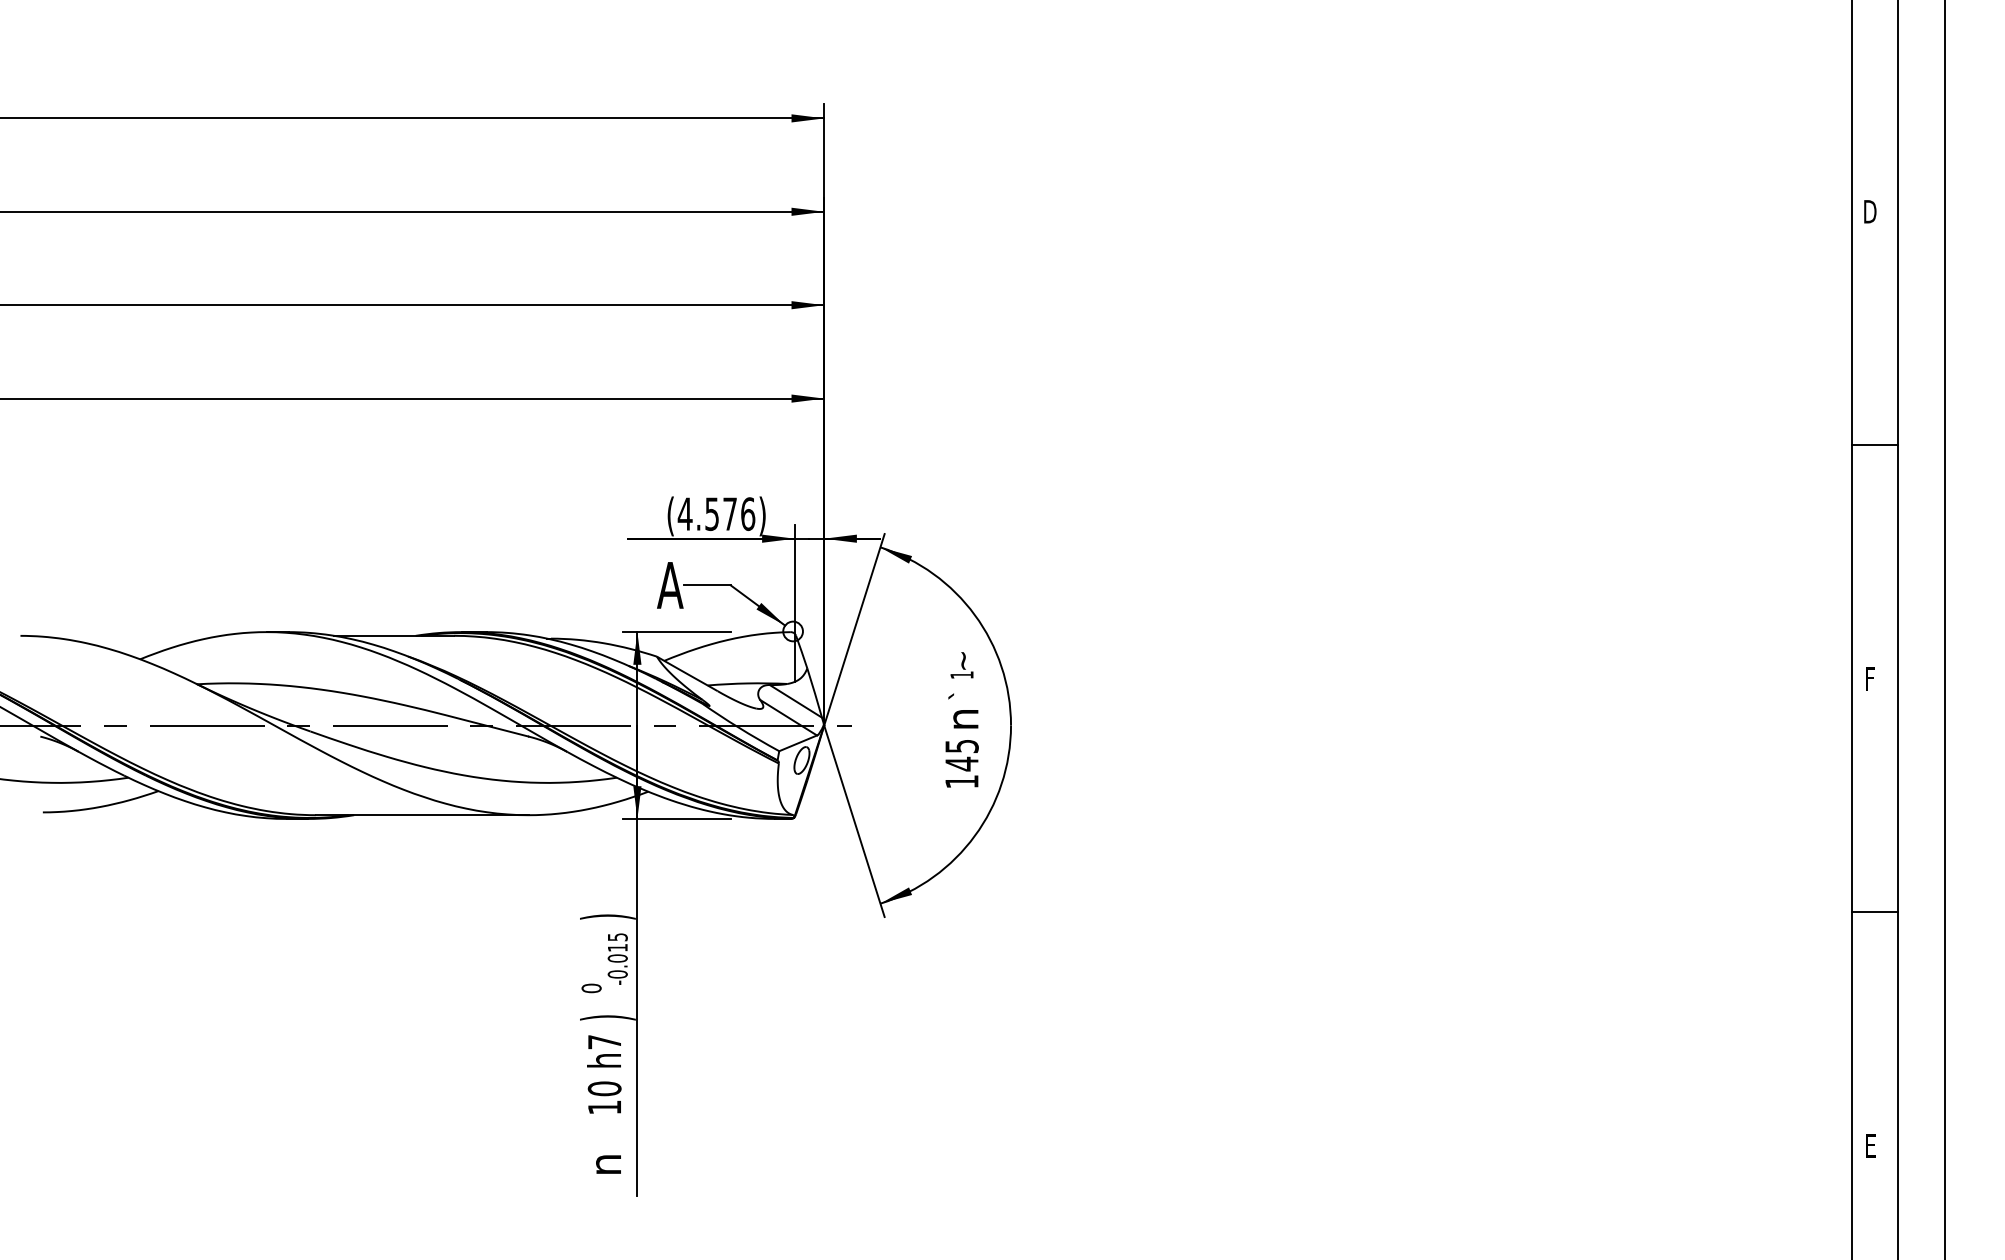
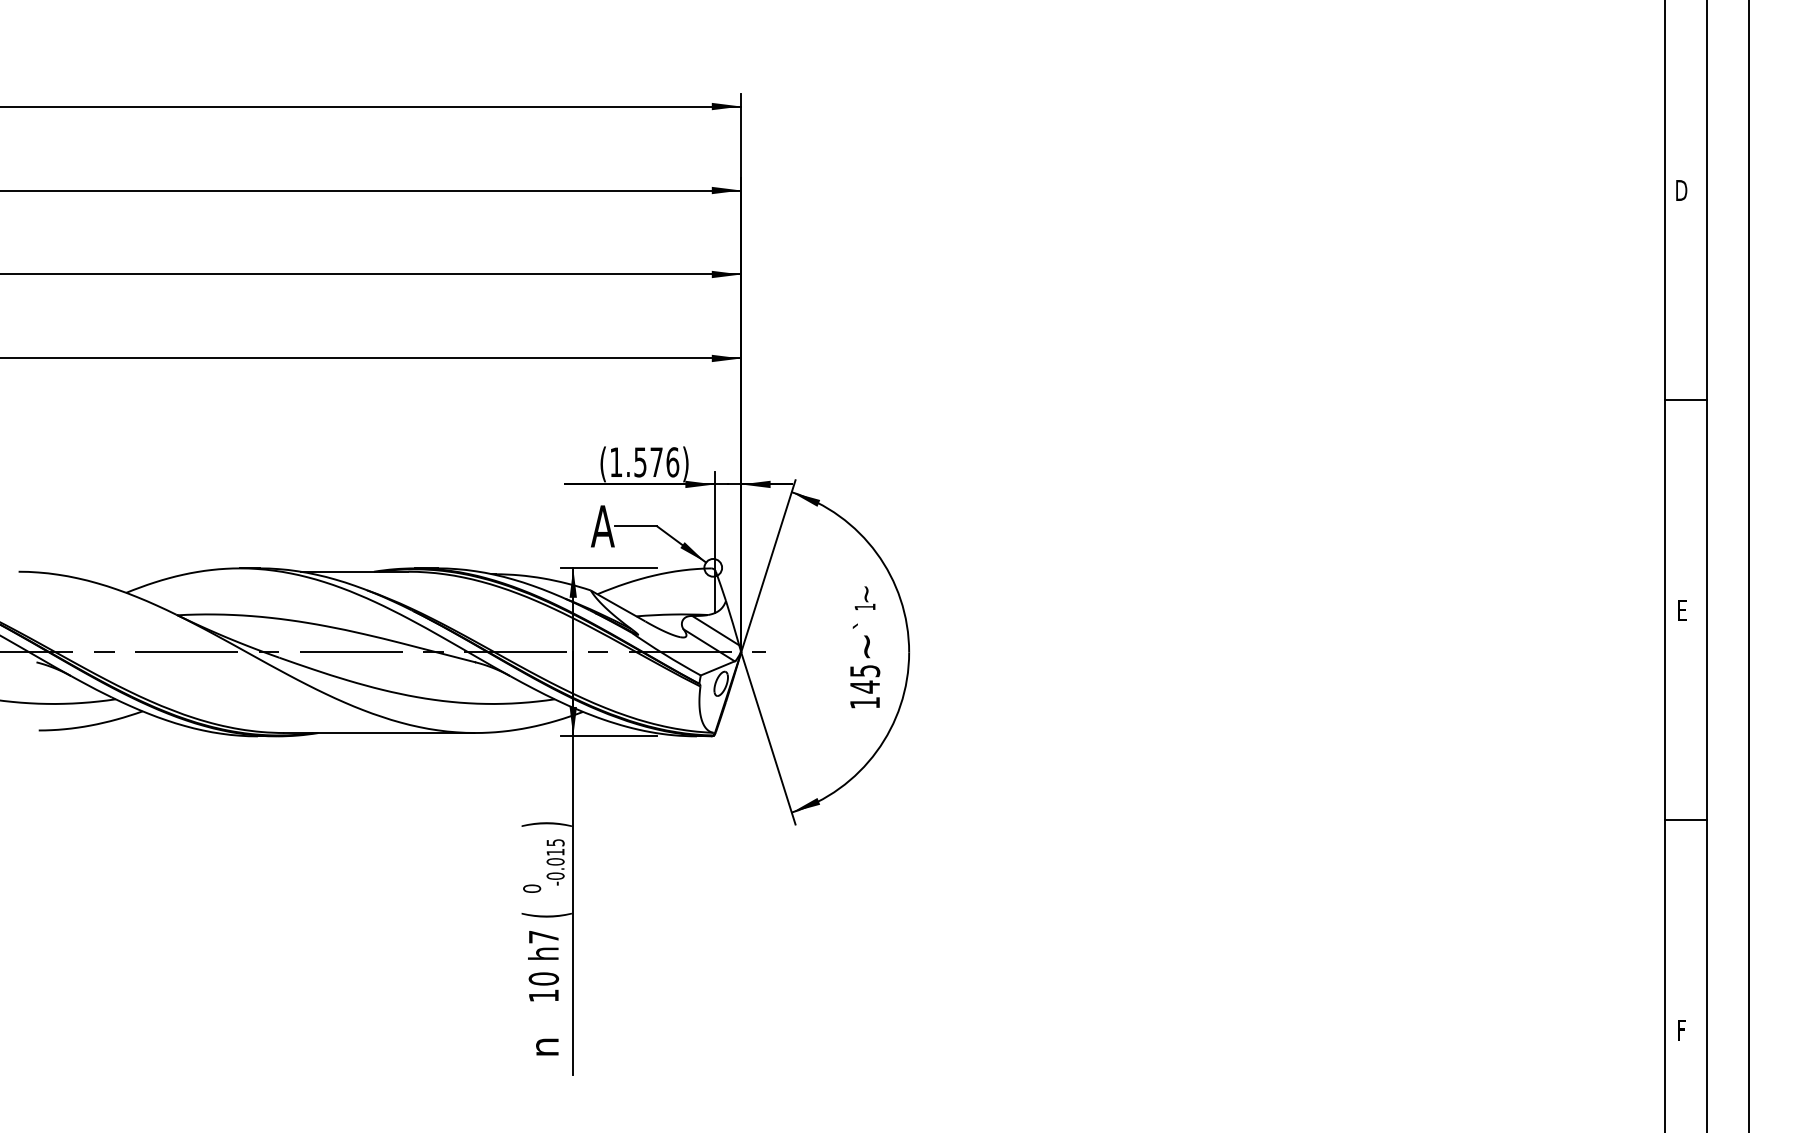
text: (684, 513) -> (615, 461), (4.576) -> (1.576)
text: (1872, 678) -> (1683, 610), F -> E
text: (965, 718) -> (868, 646), n -> ~
text: (607, 1017) -> (546, 914), ) -> (
text: (1872, 1146) -> (1683, 1030), E -> F

